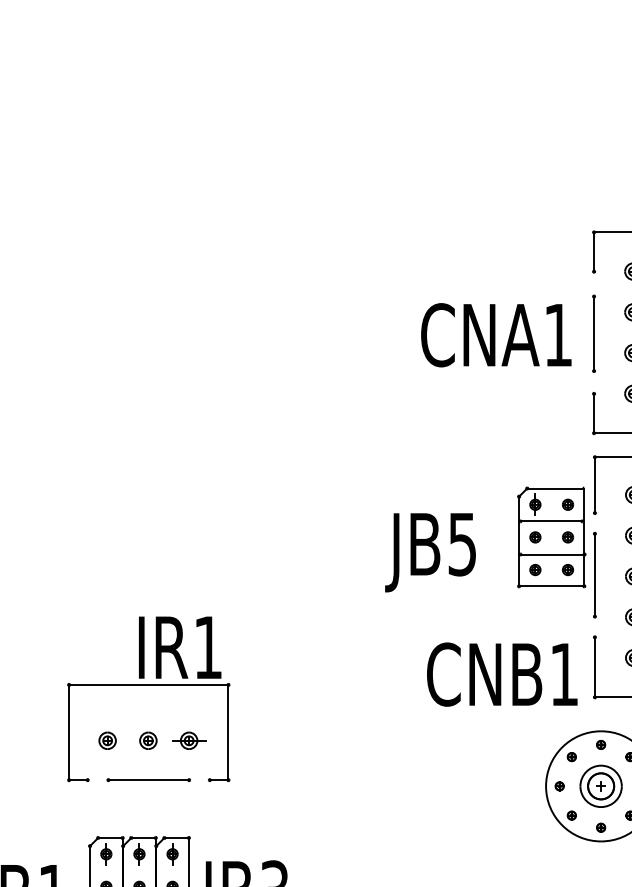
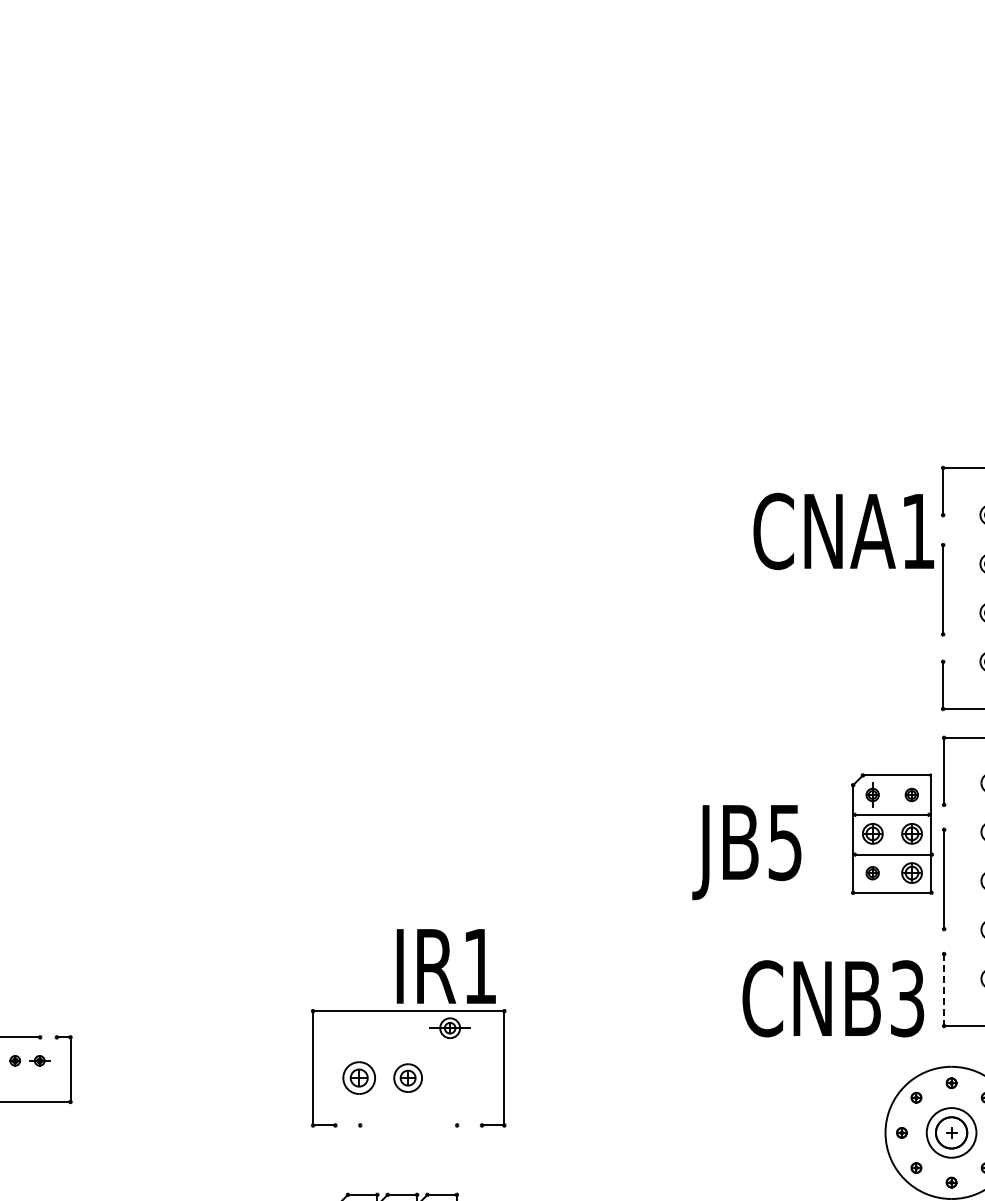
text: (496, 335) -> (843, 531), moved
part: (535, 537) -> (872, 834), size x1.6
part: (567, 537) -> (911, 834), size x1.6
part: (567, 570) -> (911, 873), size x1.6
line: (595, 667) -> (944, 990), solid -> dashed
text: (564, 674) -> (907, 998), CNB1 -> CNB3
part: (107, 741) -> (359, 1078), size x1.6
part: (148, 741) -> (408, 1078), size x1.4
part: (188, 741) -> (449, 1028), moved
line: (148, 780) -> (408, 1125), removed

